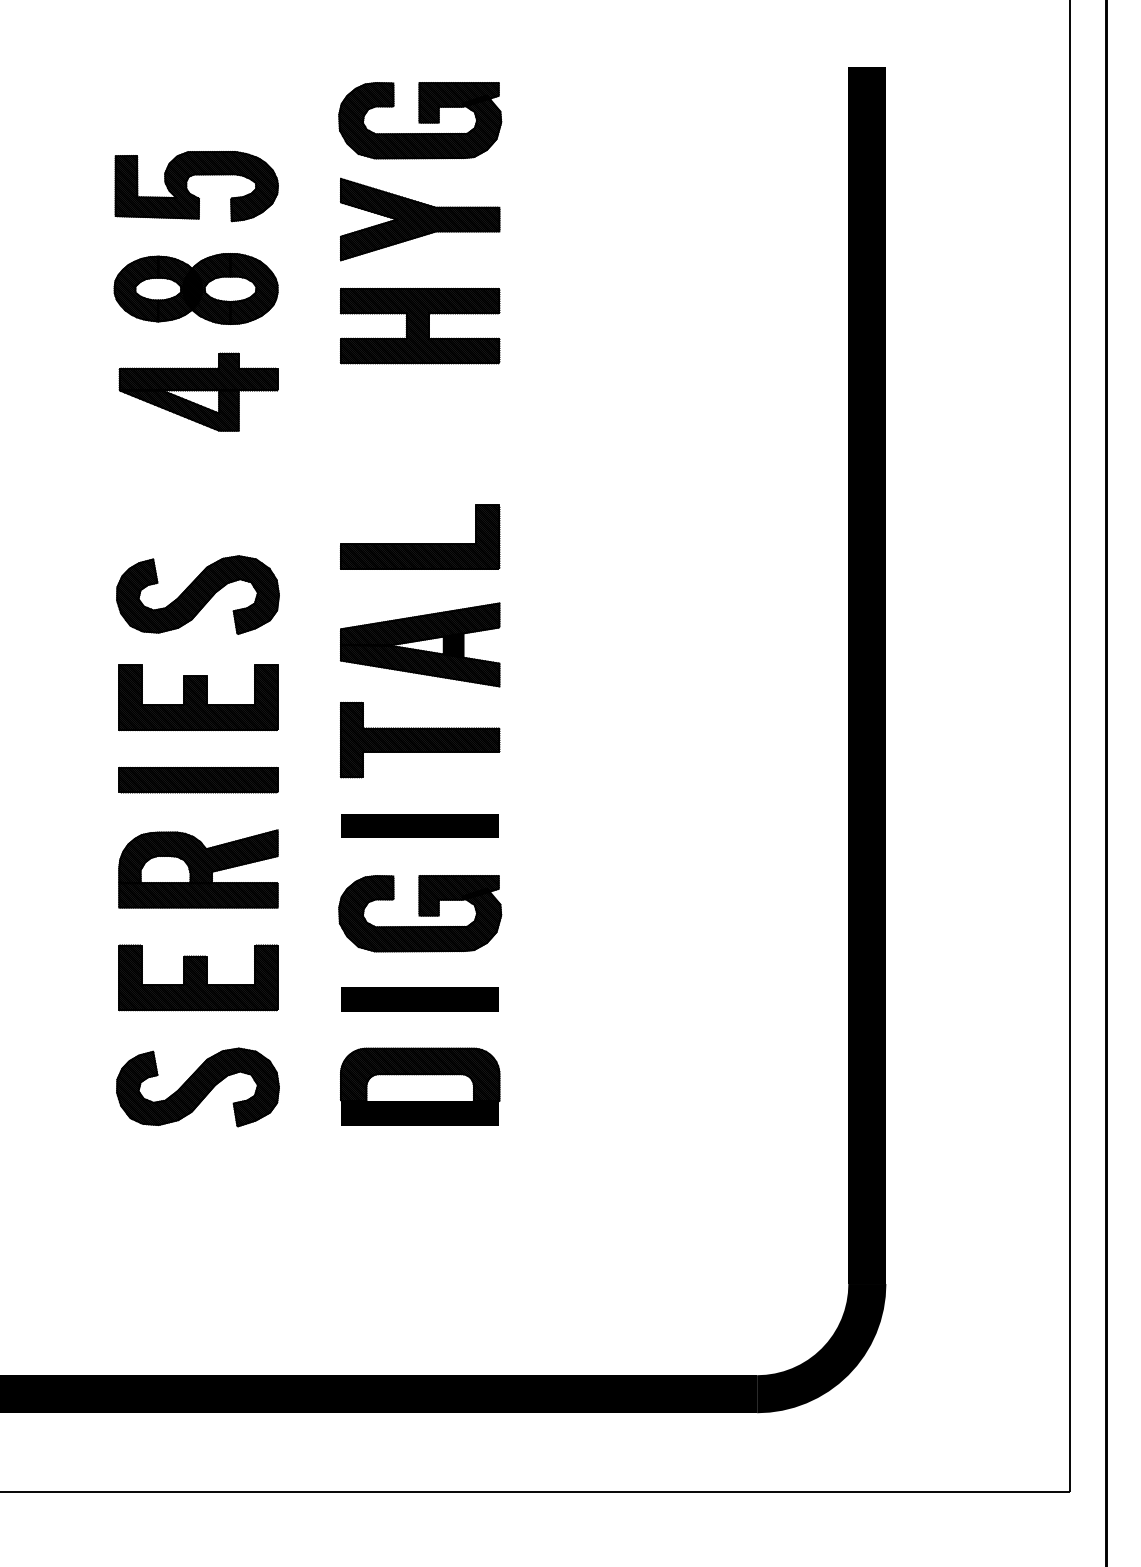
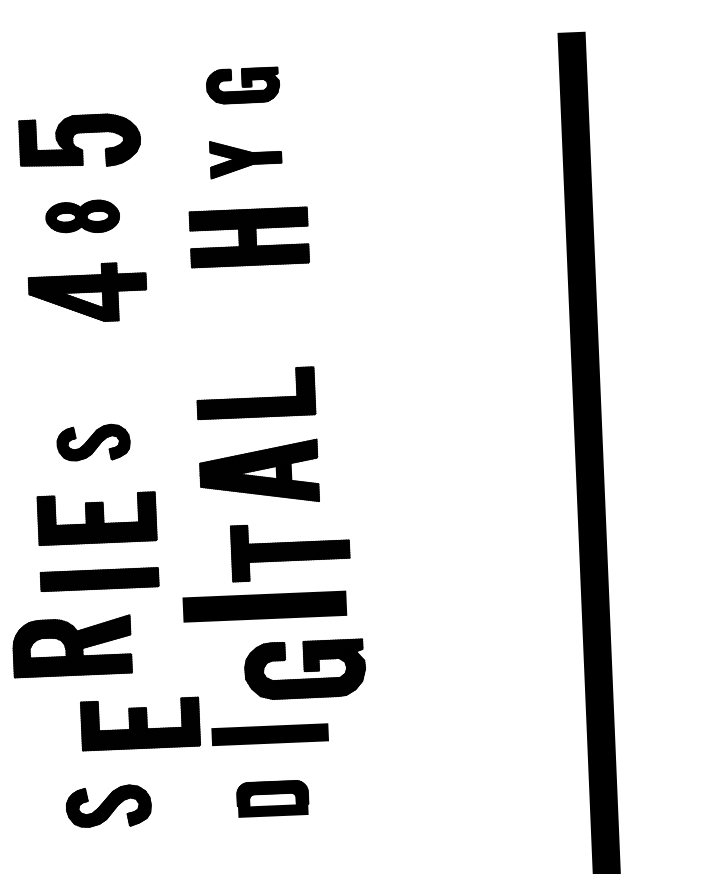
part: (420, 120) -> (243, 85), size x0.6
part: (419, 219) -> (245, 158), size x0.6
part: (195, 288) -> (82, 216), size x0.6
part: (197, 594) -> (93, 442), size x0.6
part: (419, 739) -> (290, 551), moved
part: (419, 825) -> (264, 606), size x1.4
part: (198, 868) -> (72, 646), moved
part: (420, 913) -> (305, 669), moved
part: (198, 977) -> (140, 723), moved
part: (419, 1086) -> (272, 798), size x0.6
part: (197, 1087) -> (108, 806), size x0.7

